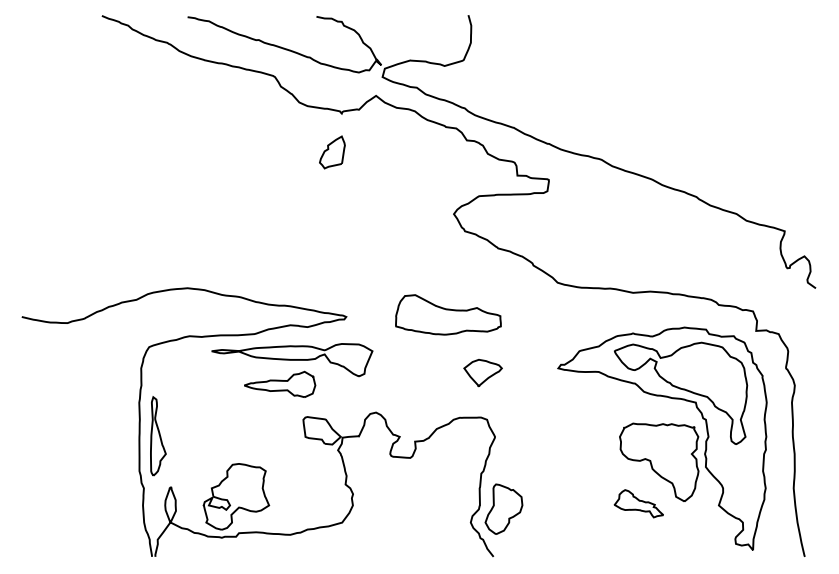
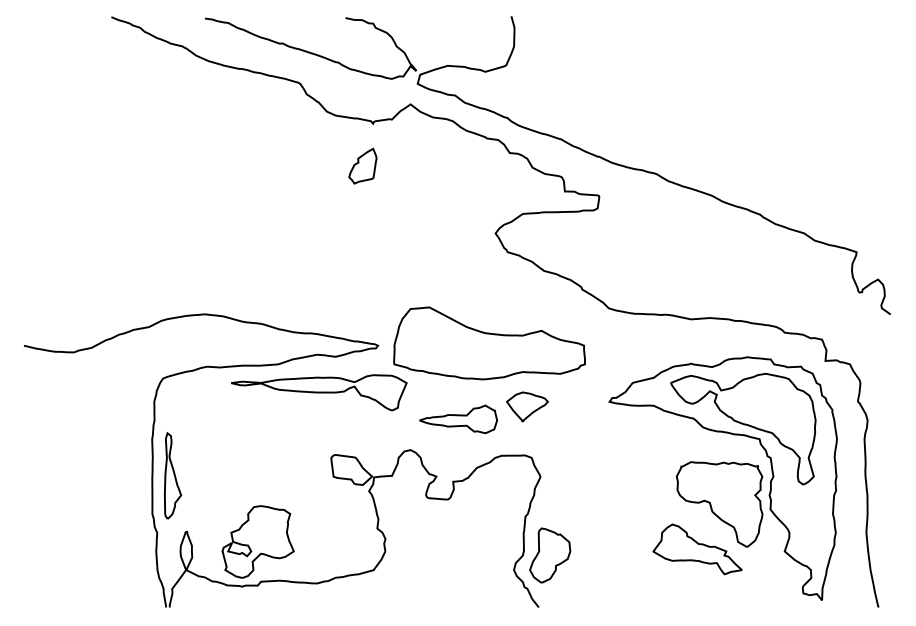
part: (448, 314) -> (489, 343), size x1.67
part: (280, 383) -> (459, 418), moved
part: (638, 503) -> (697, 549), size x1.67

